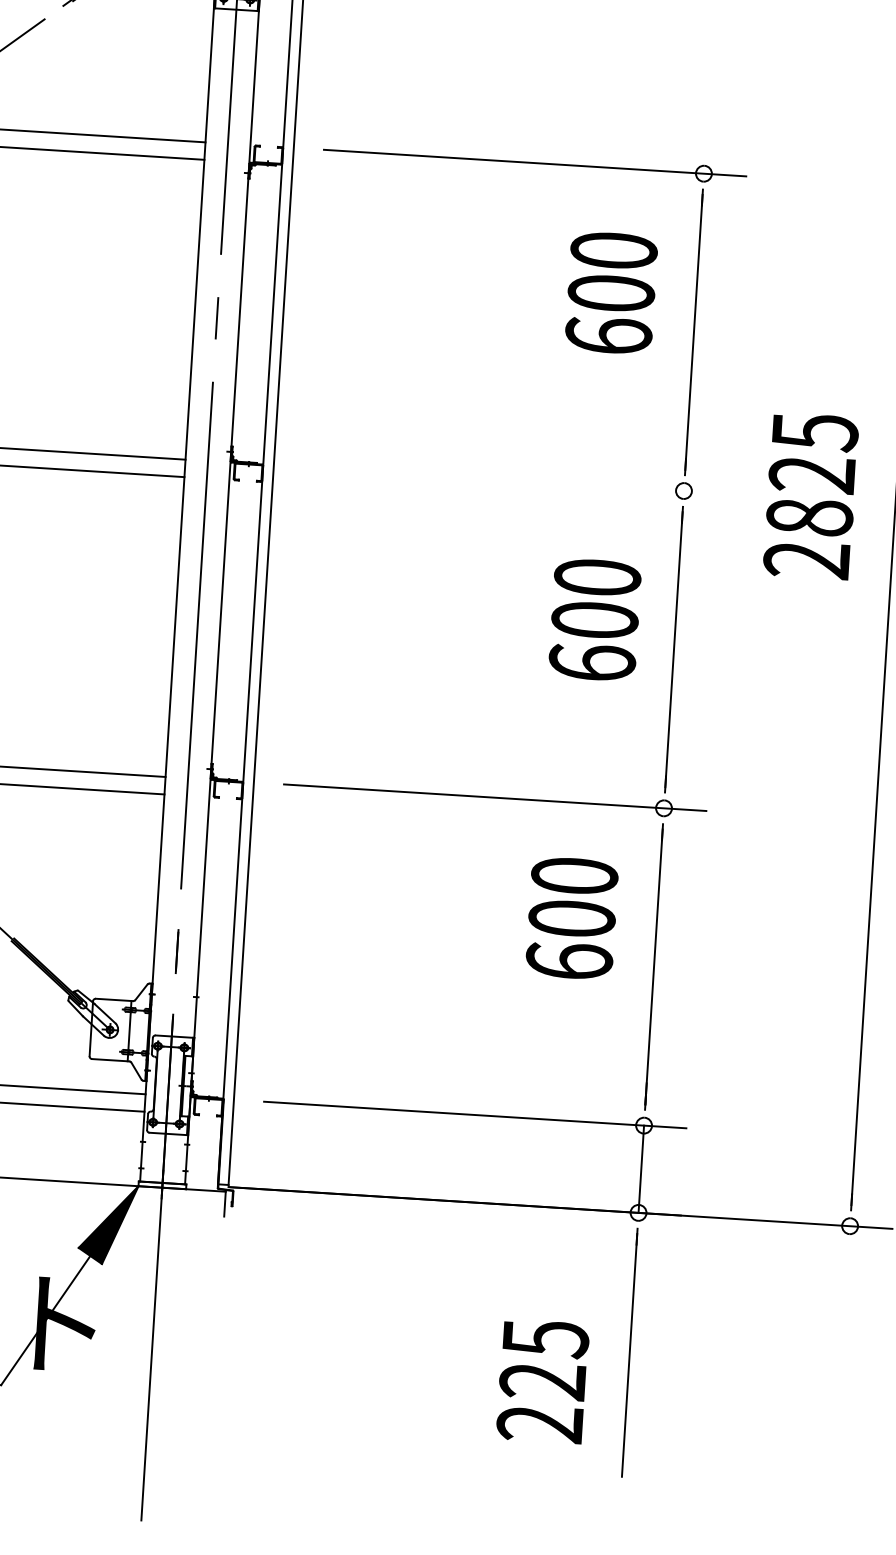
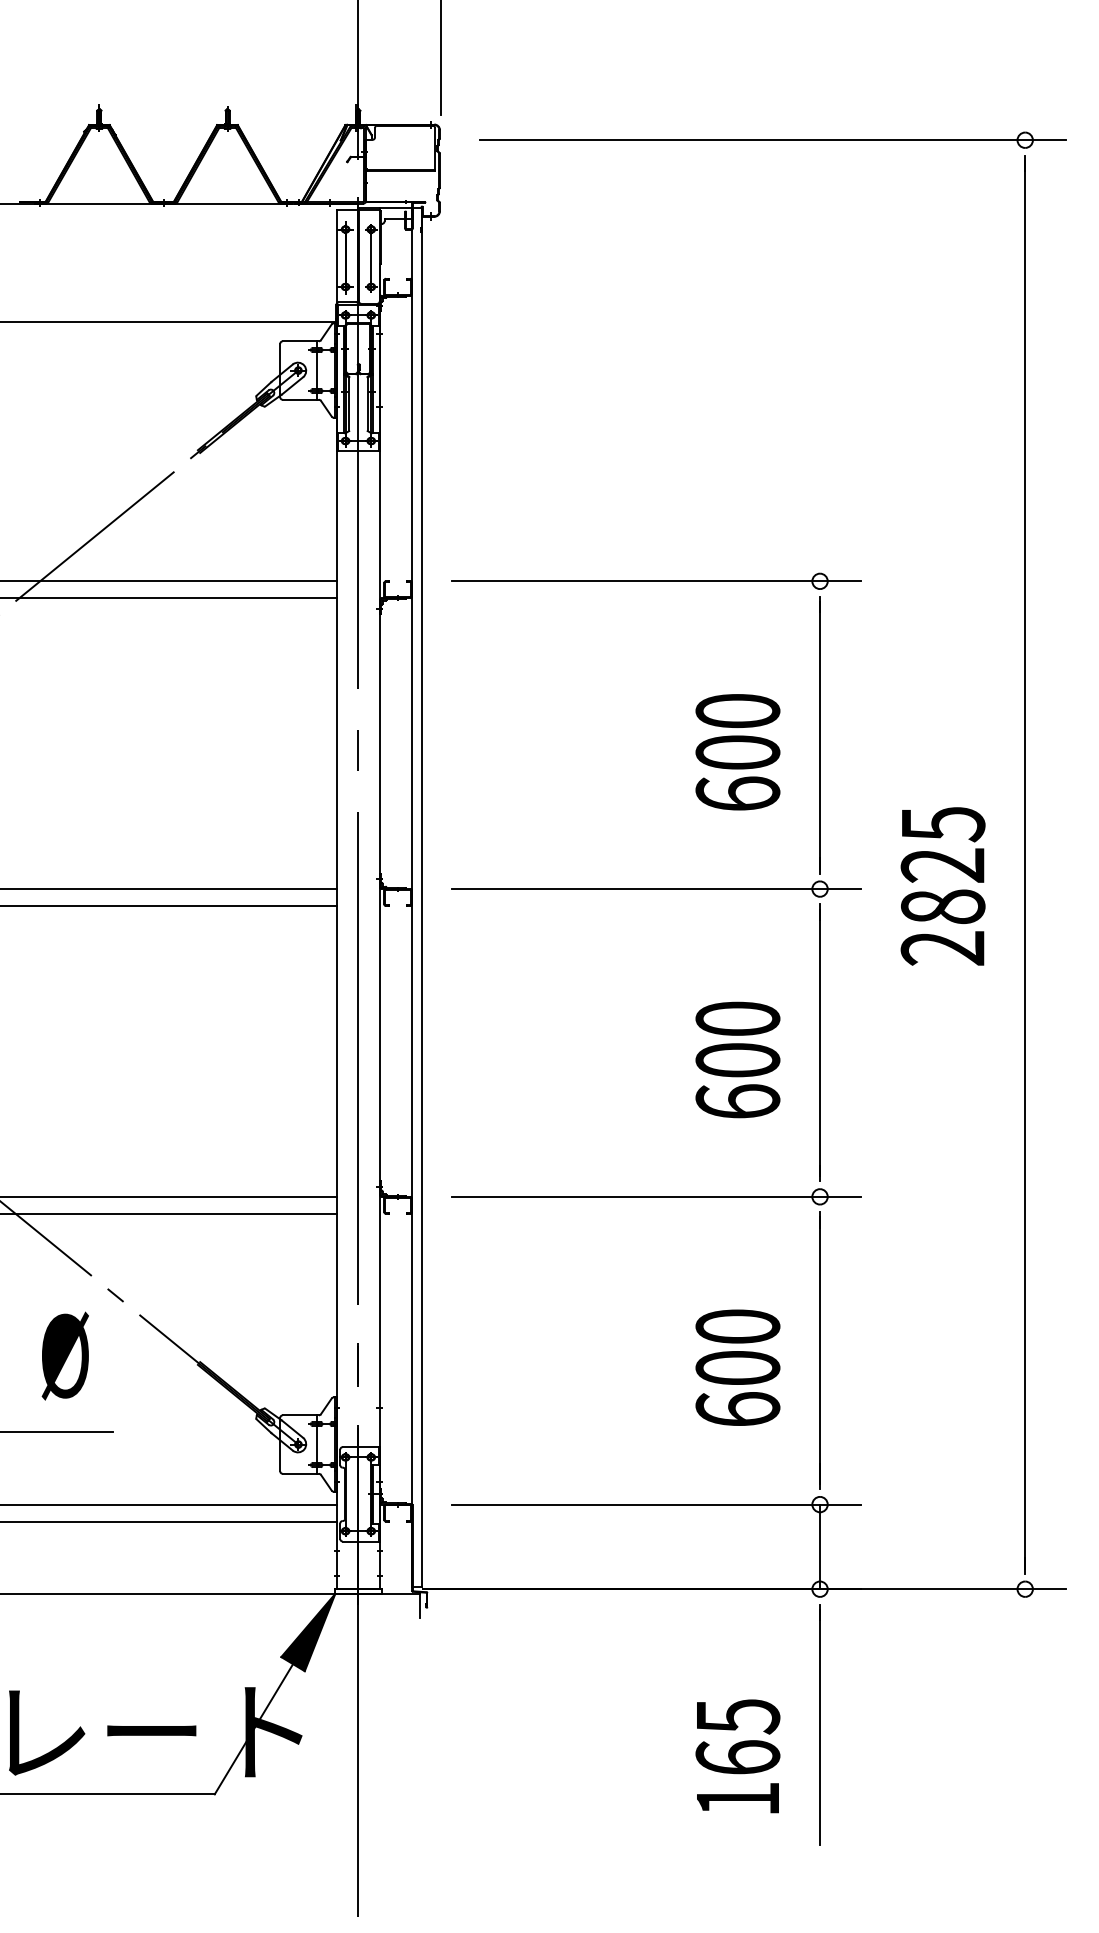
text: (610, 293) -> (737, 752), moved
line: (515, 480) -> (656, 889), added
text: (594, 619) -> (737, 1059), moved
text: (571, 918) -> (737, 1367), moved
text: (541, 1402) -> (737, 1778), 225 -> 165

